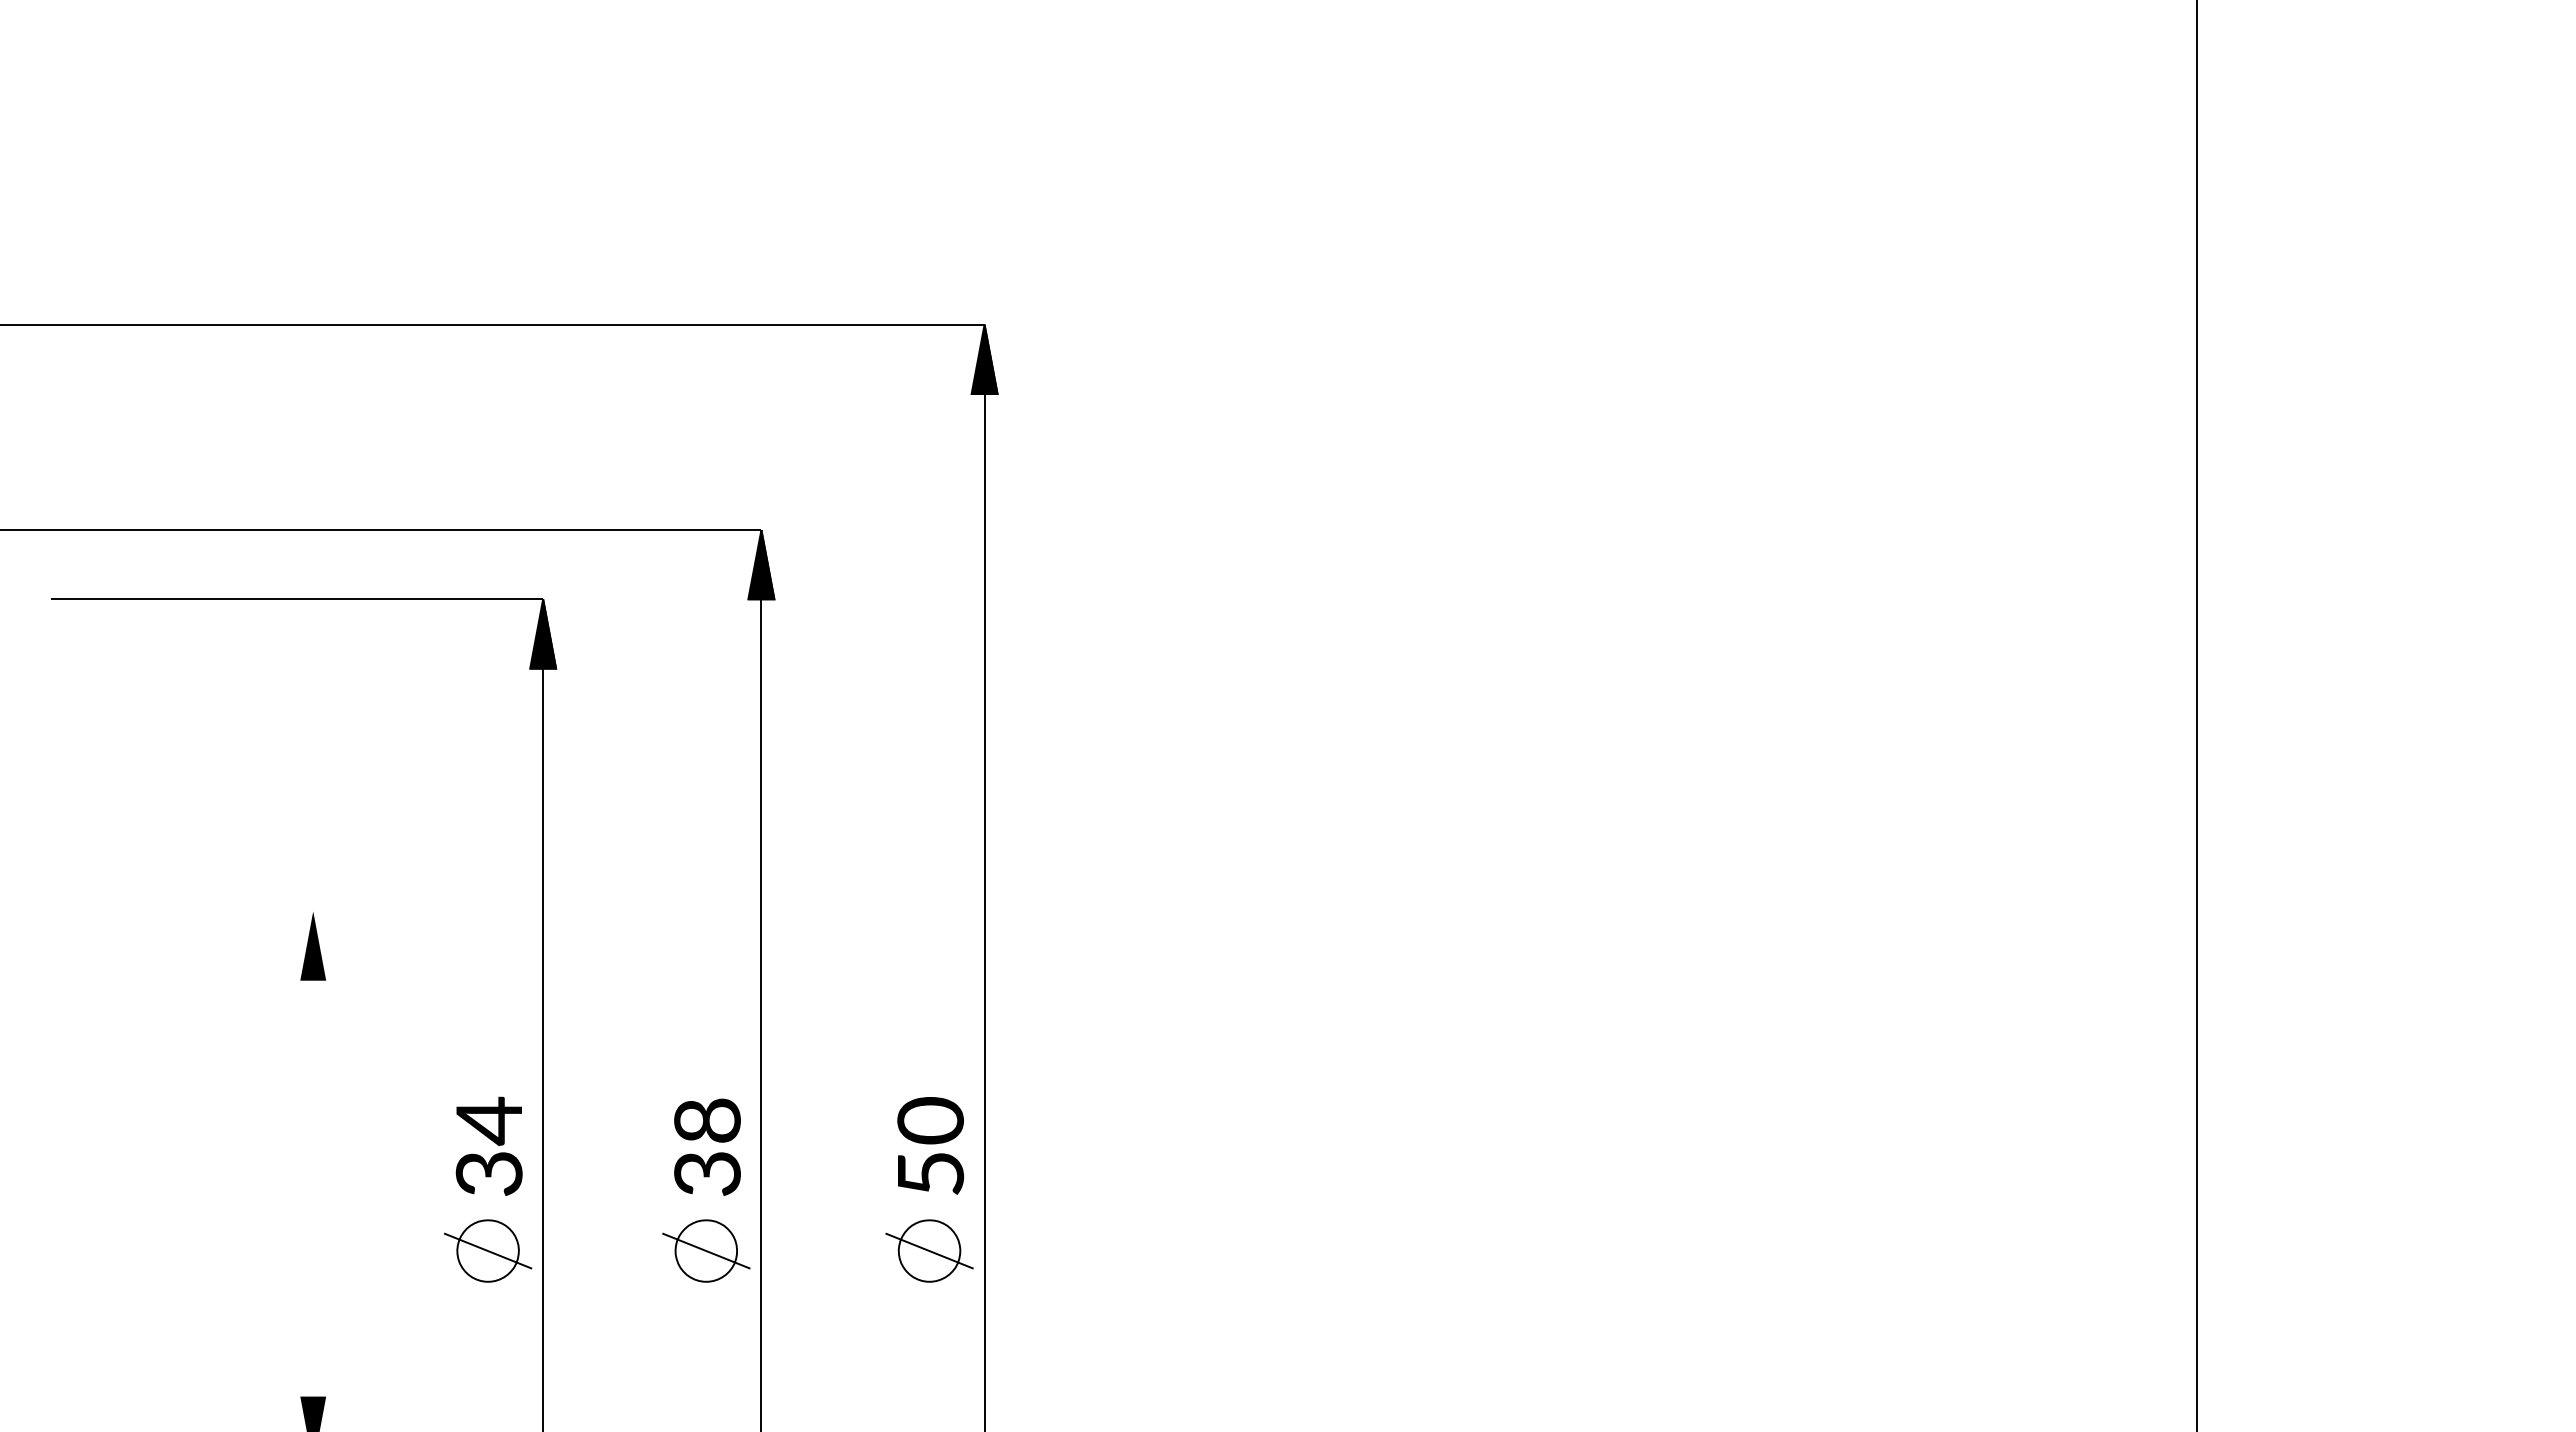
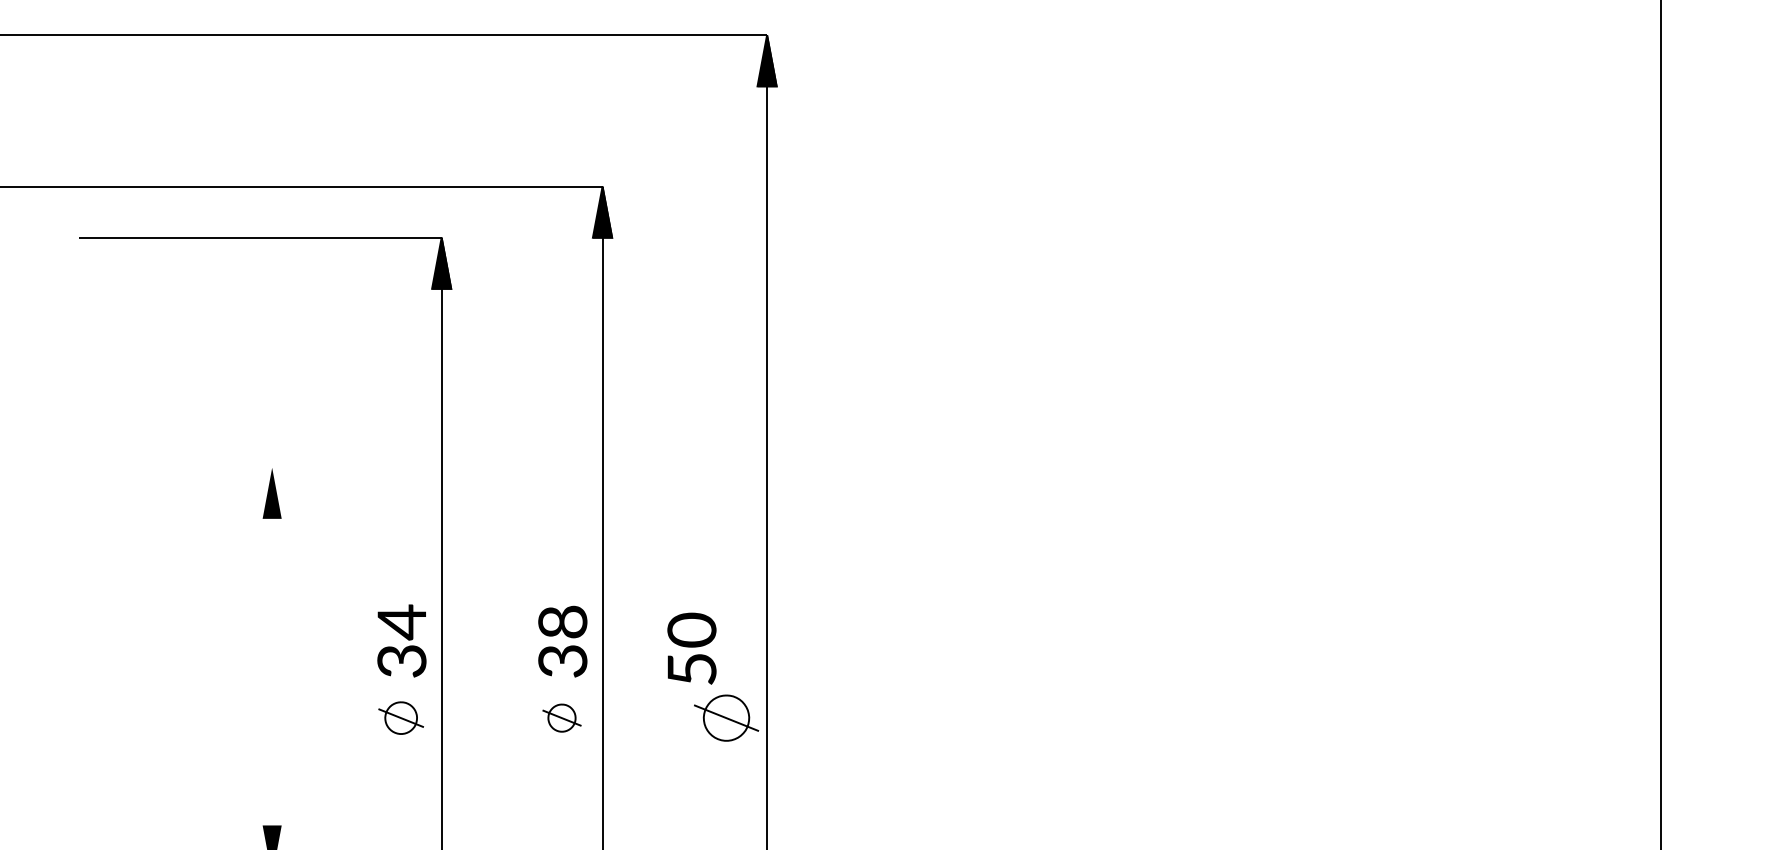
text: (930, 1145) -> (691, 648), moved
part: (488, 1250) -> (401, 717), size x0.7
part: (706, 1250) -> (562, 717), size x0.6

